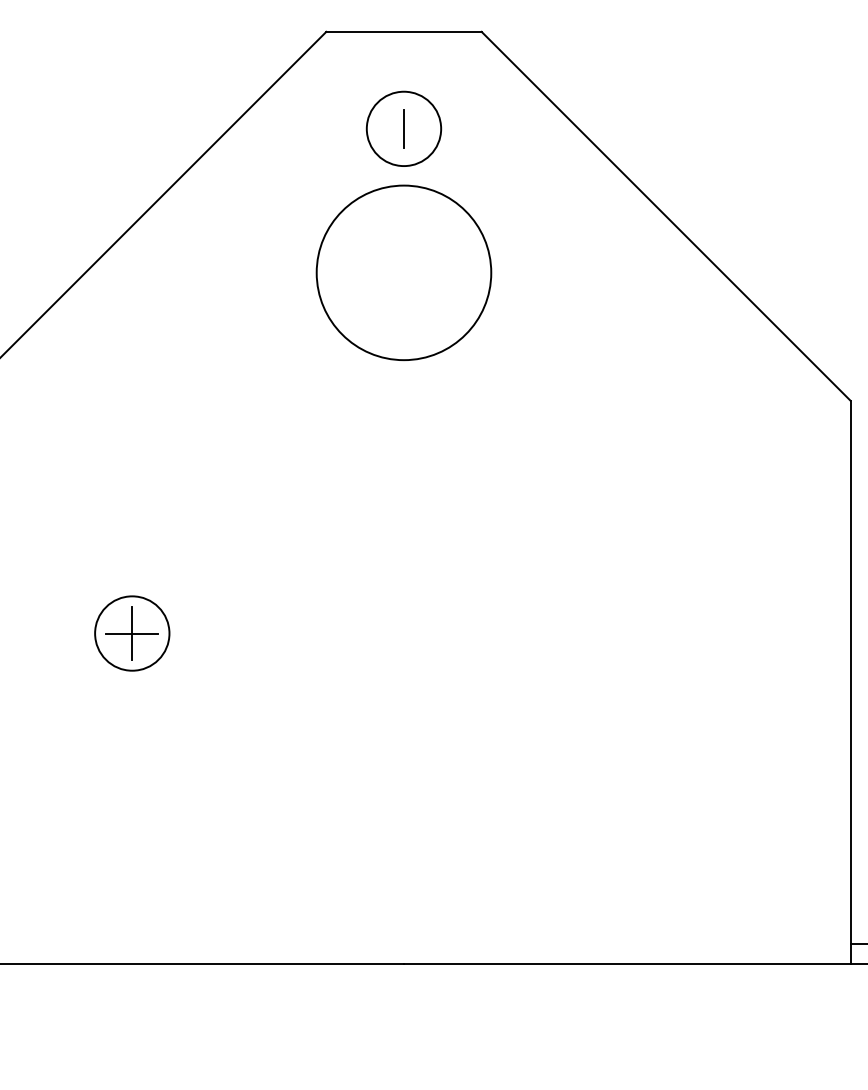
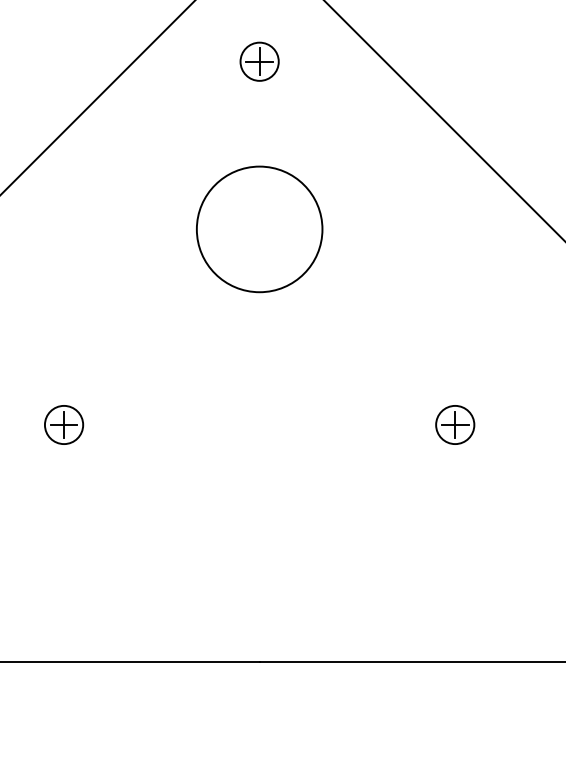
circle: (403, 128) -> (259, 61), size x0.71
line: (403, 128) -> (259, 61), added
circle: (403, 272) -> (259, 229), moved
part: (131, 633) -> (63, 424), size x0.71
part: (675, 633) -> (455, 424), added

